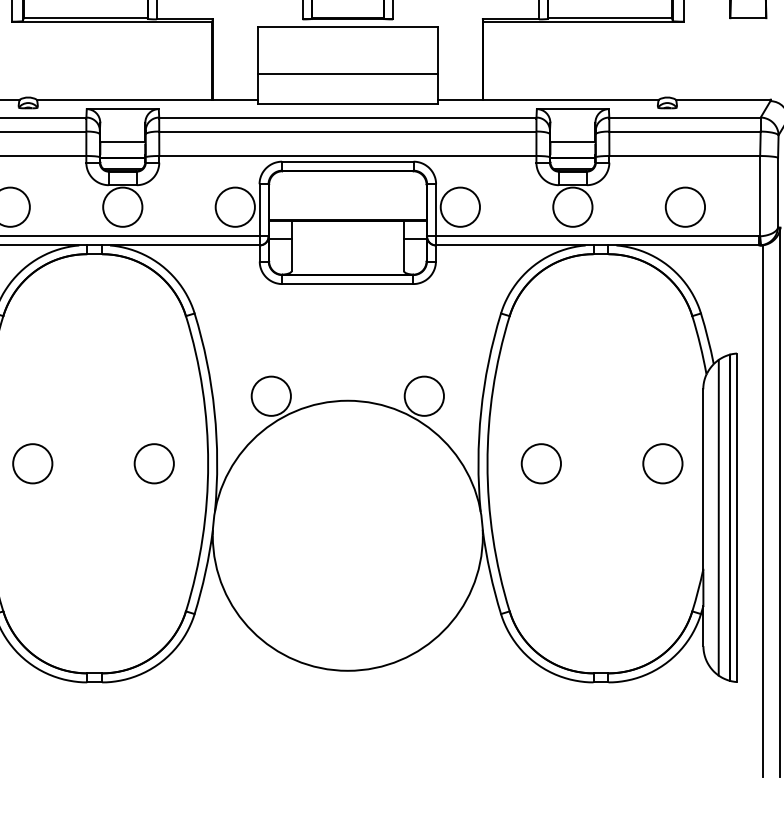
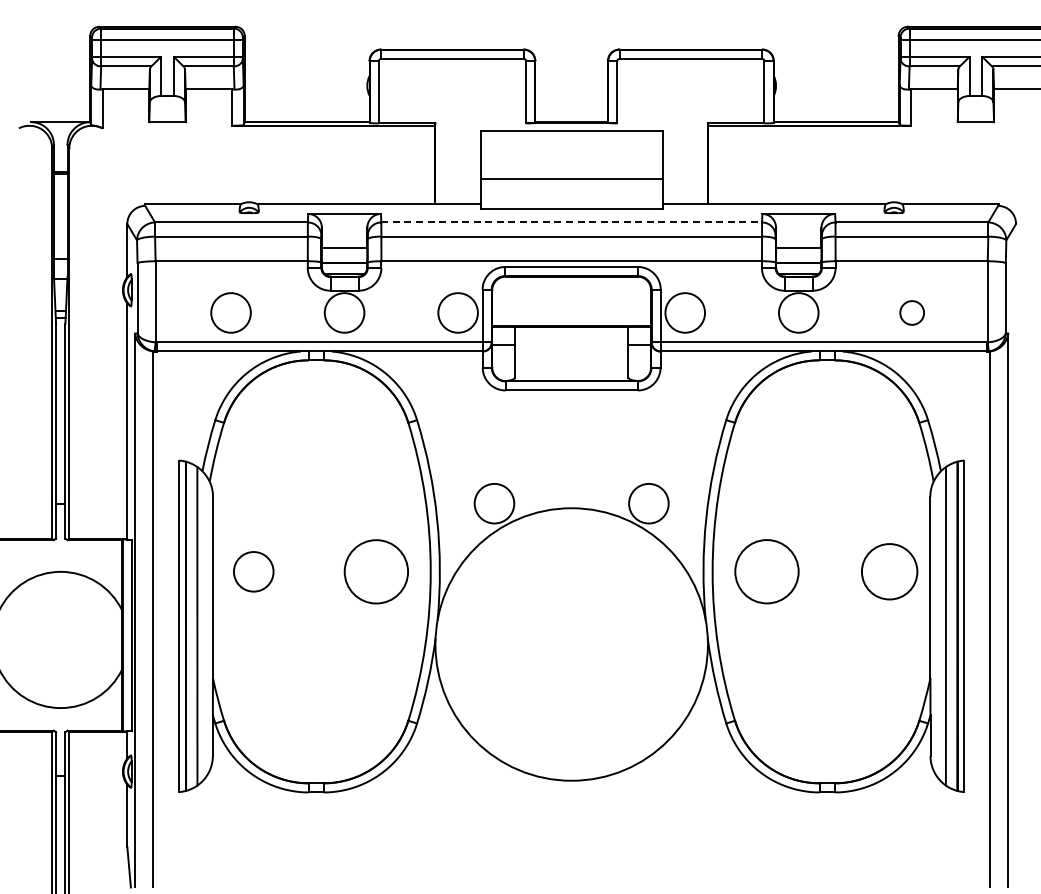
line: (348, 117) -> (572, 222), solid -> dashed
circle: (684, 206) -> (911, 312), size x0.6
circle: (154, 463) -> (376, 571), size x1.6
circle: (540, 463) -> (766, 571), size x1.6
circle: (662, 463) -> (889, 571), size x1.4

